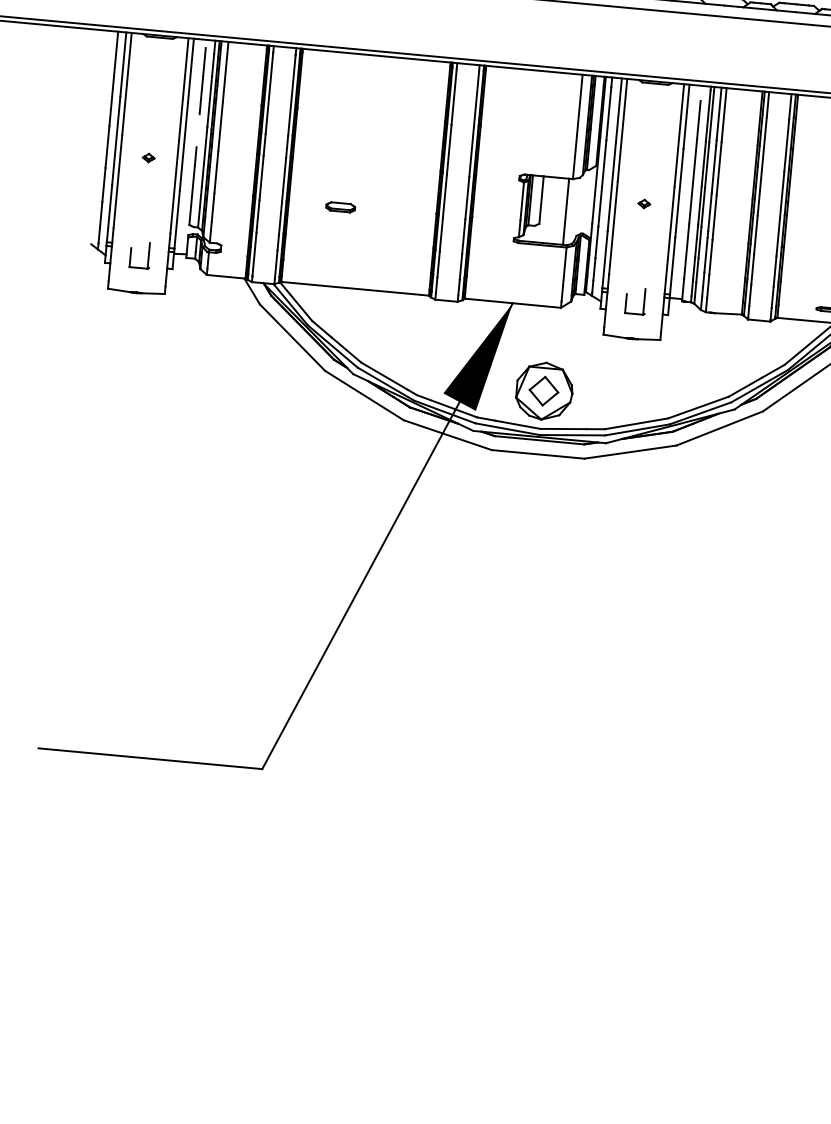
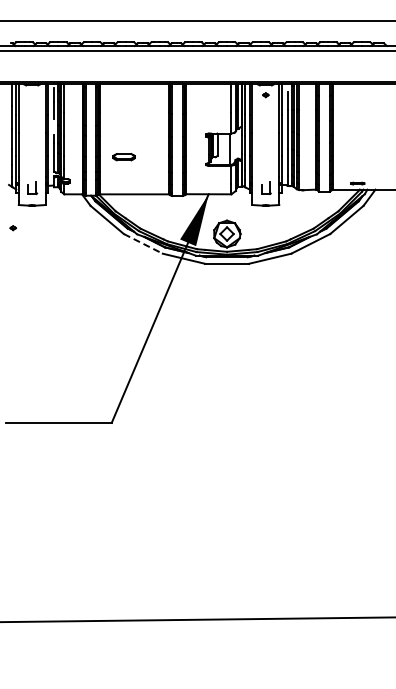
part: (147, 158) -> (12, 228), moved
part: (643, 204) -> (265, 95), moved
part: (339, 206) -> (123, 156), size x1.6
line: (364, 394) -> (143, 243), solid -> dashed

